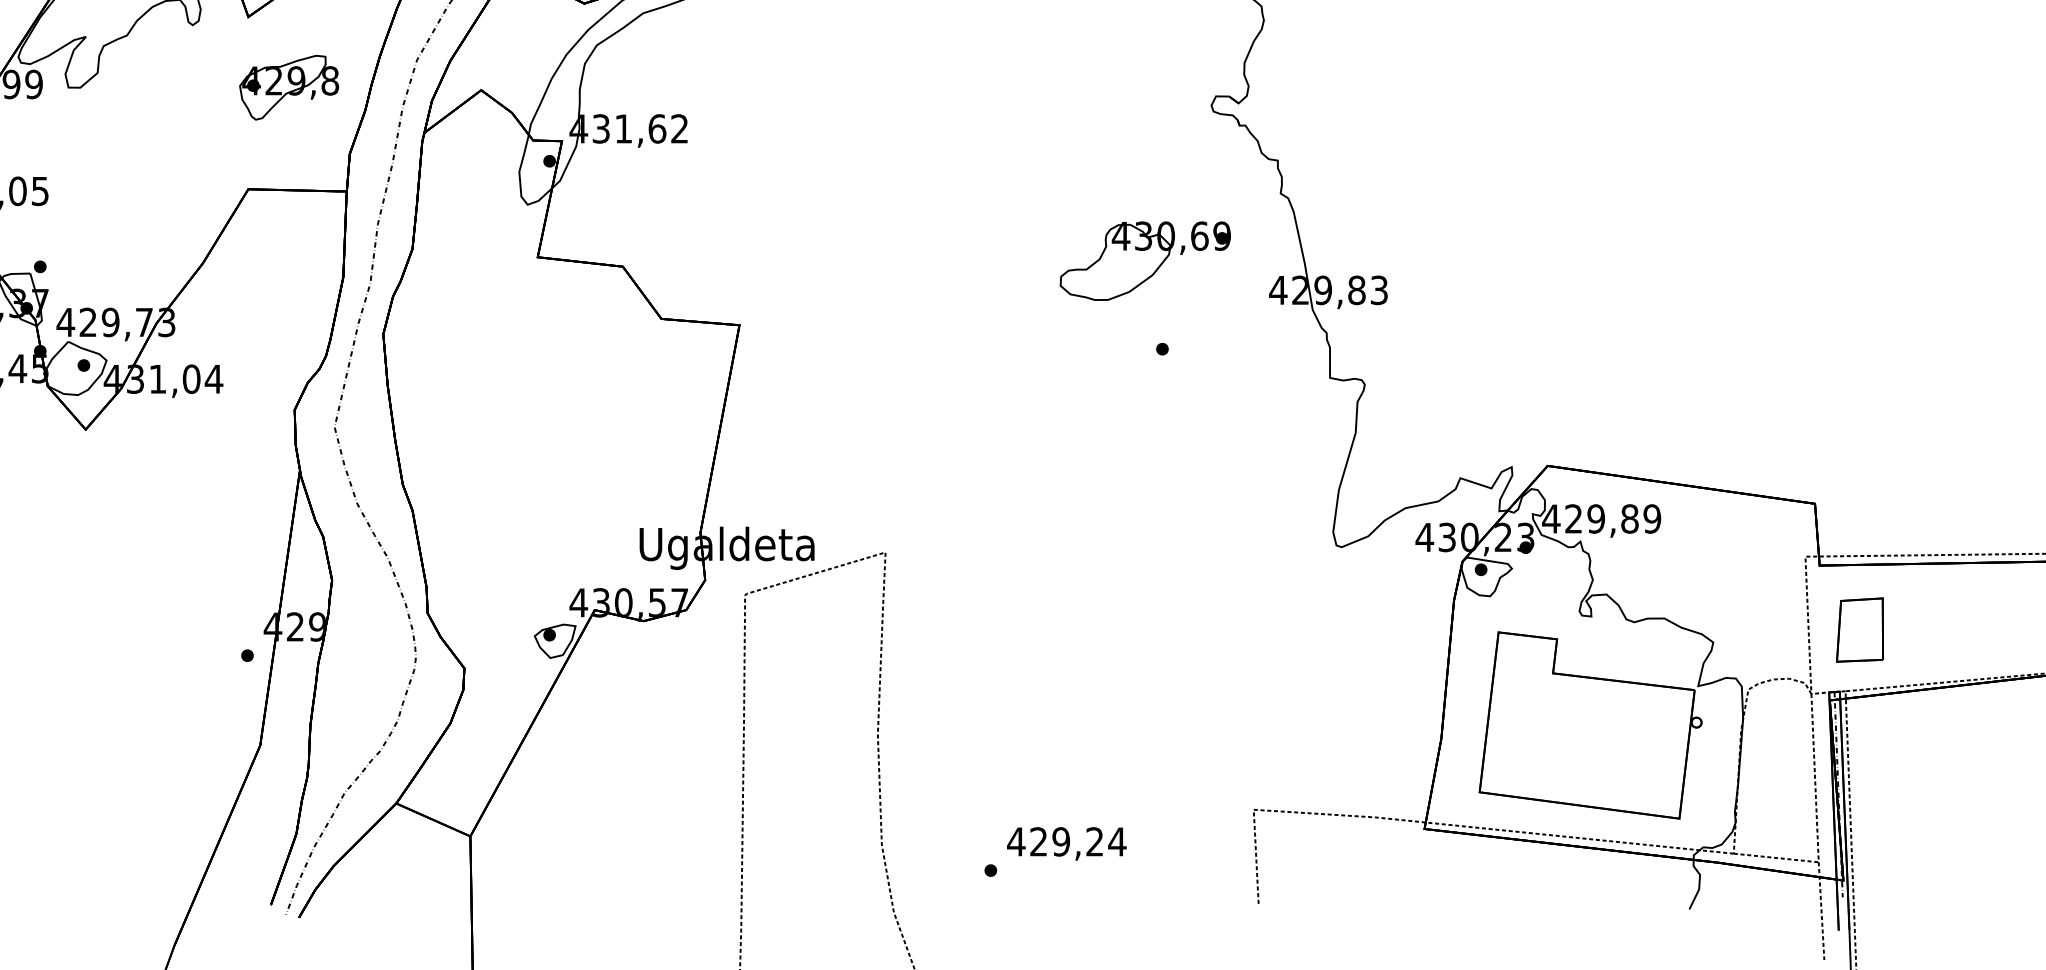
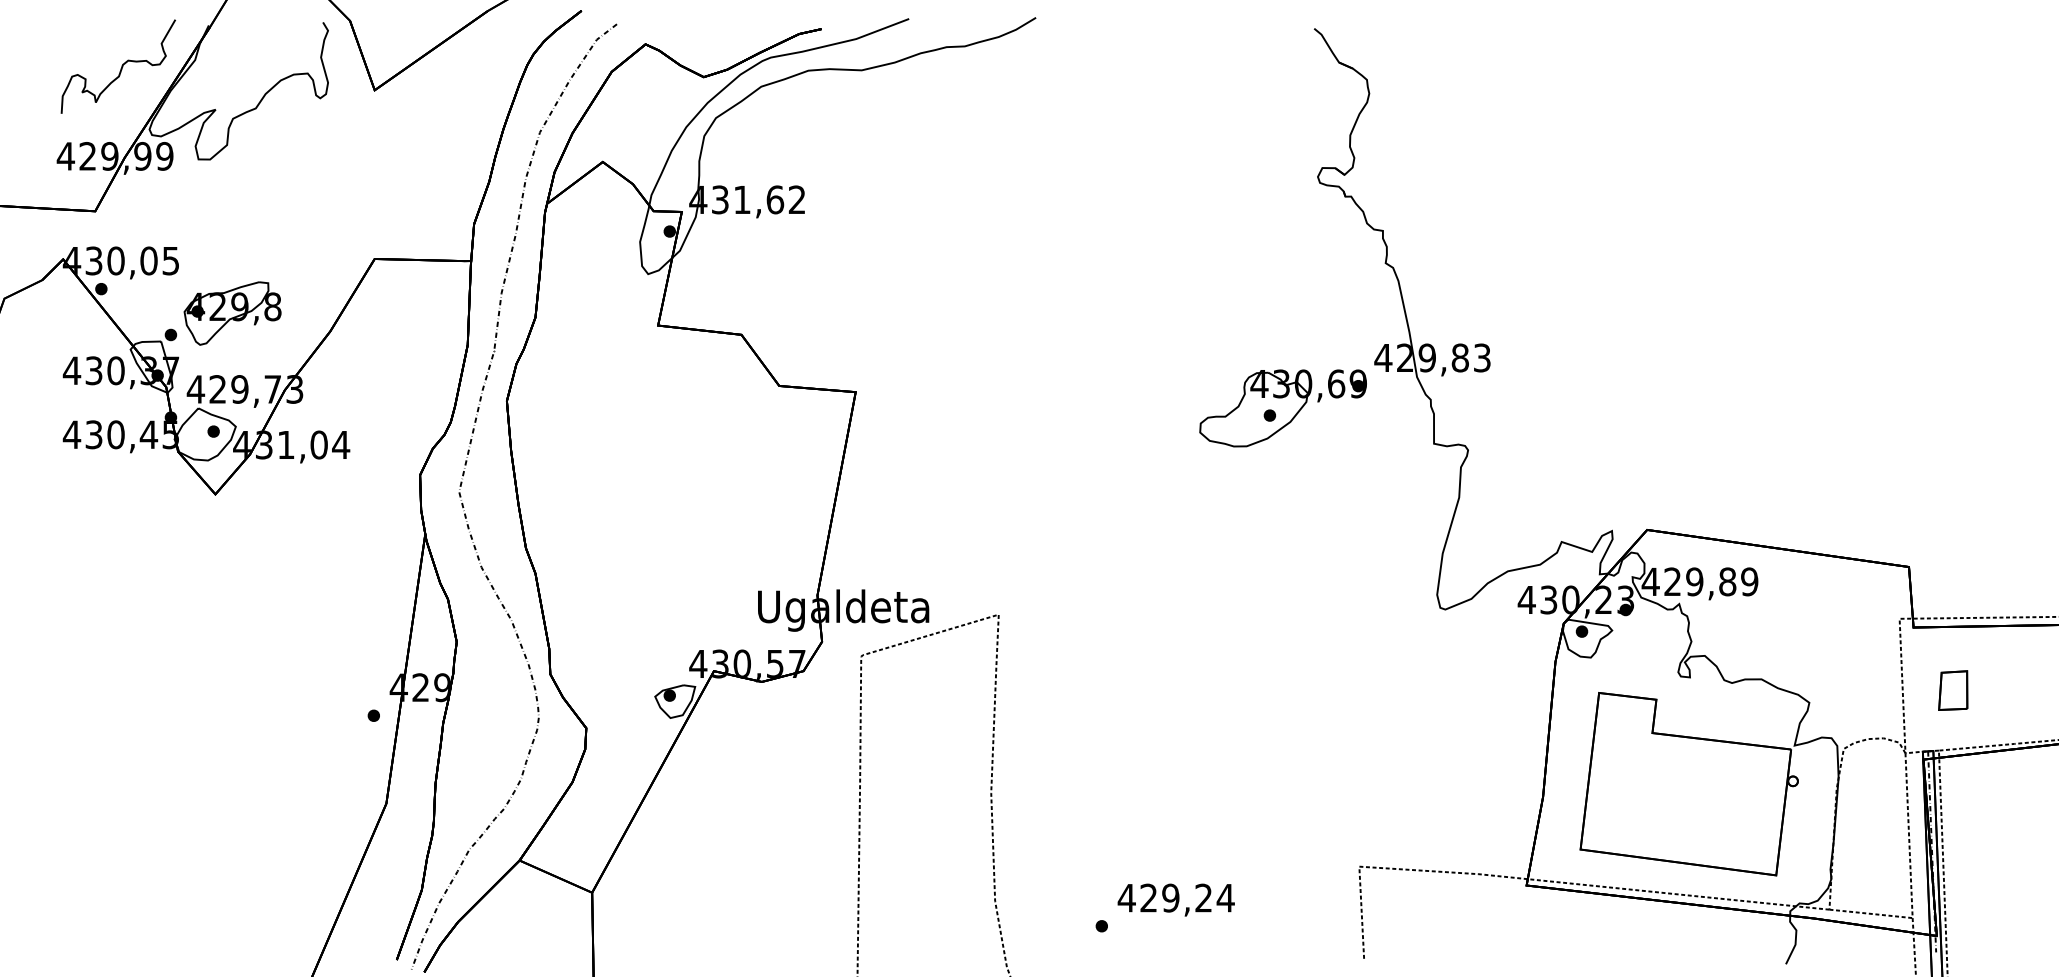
part: (288, 87) -> (232, 313), moved
part: (1144, 261) -> (1282, 408), moved
part: (1860, 629) -> (1953, 690), size x0.62

